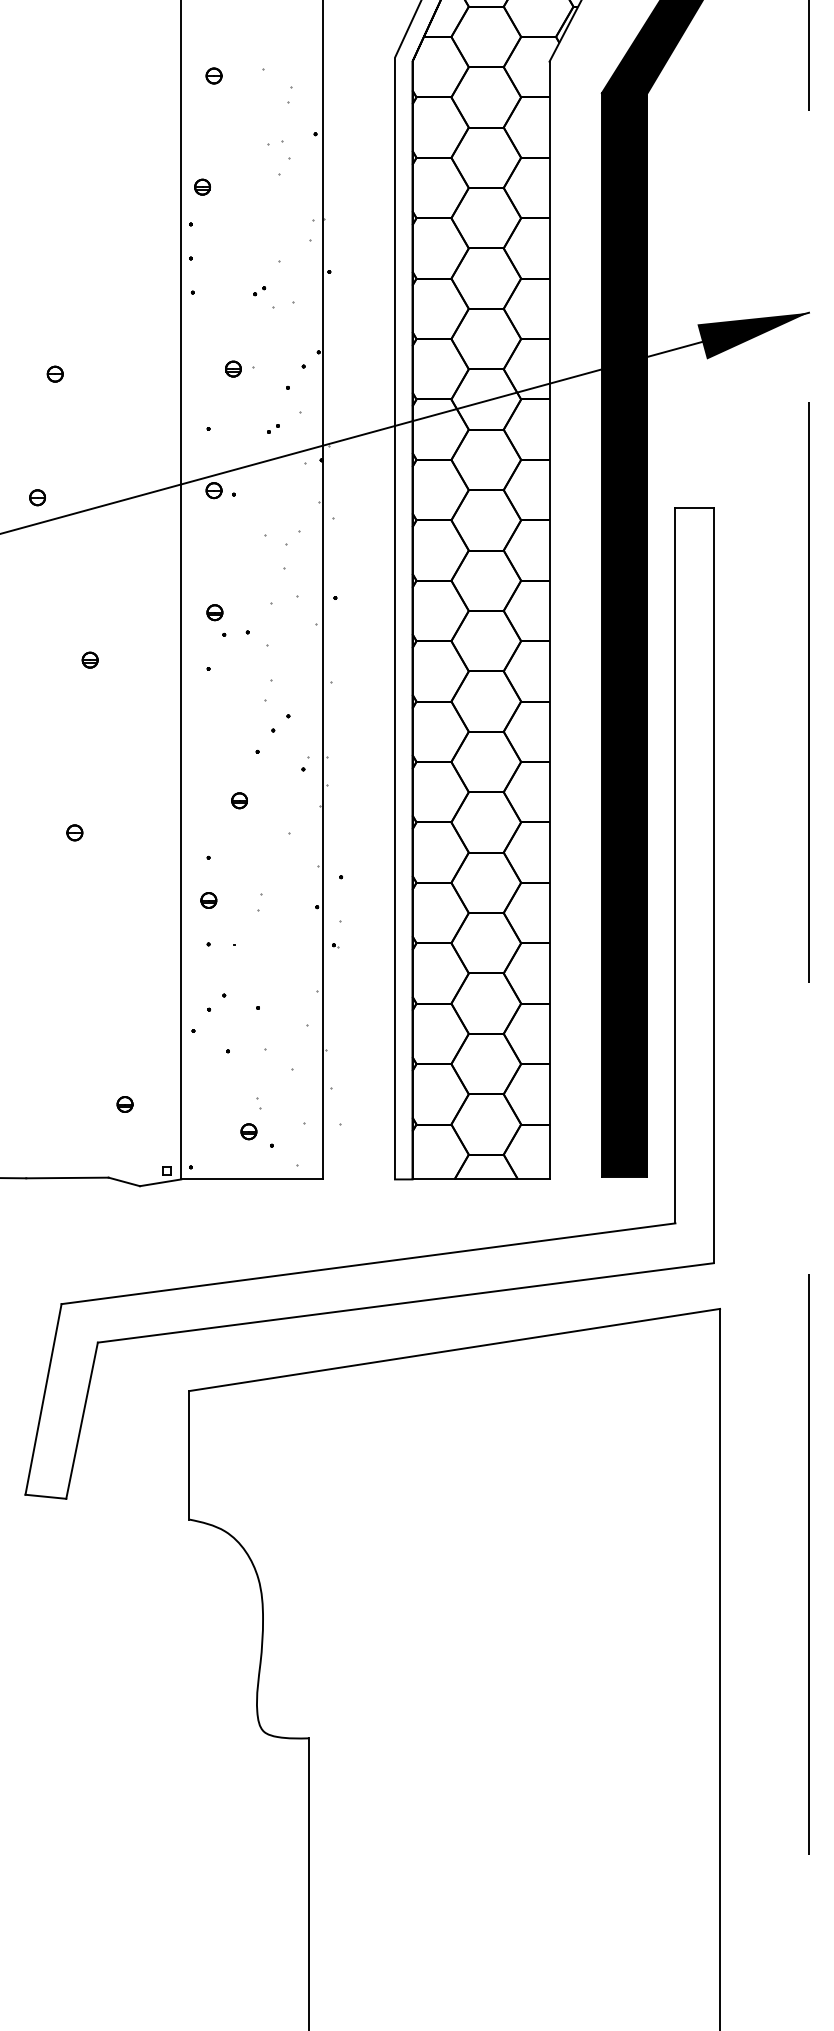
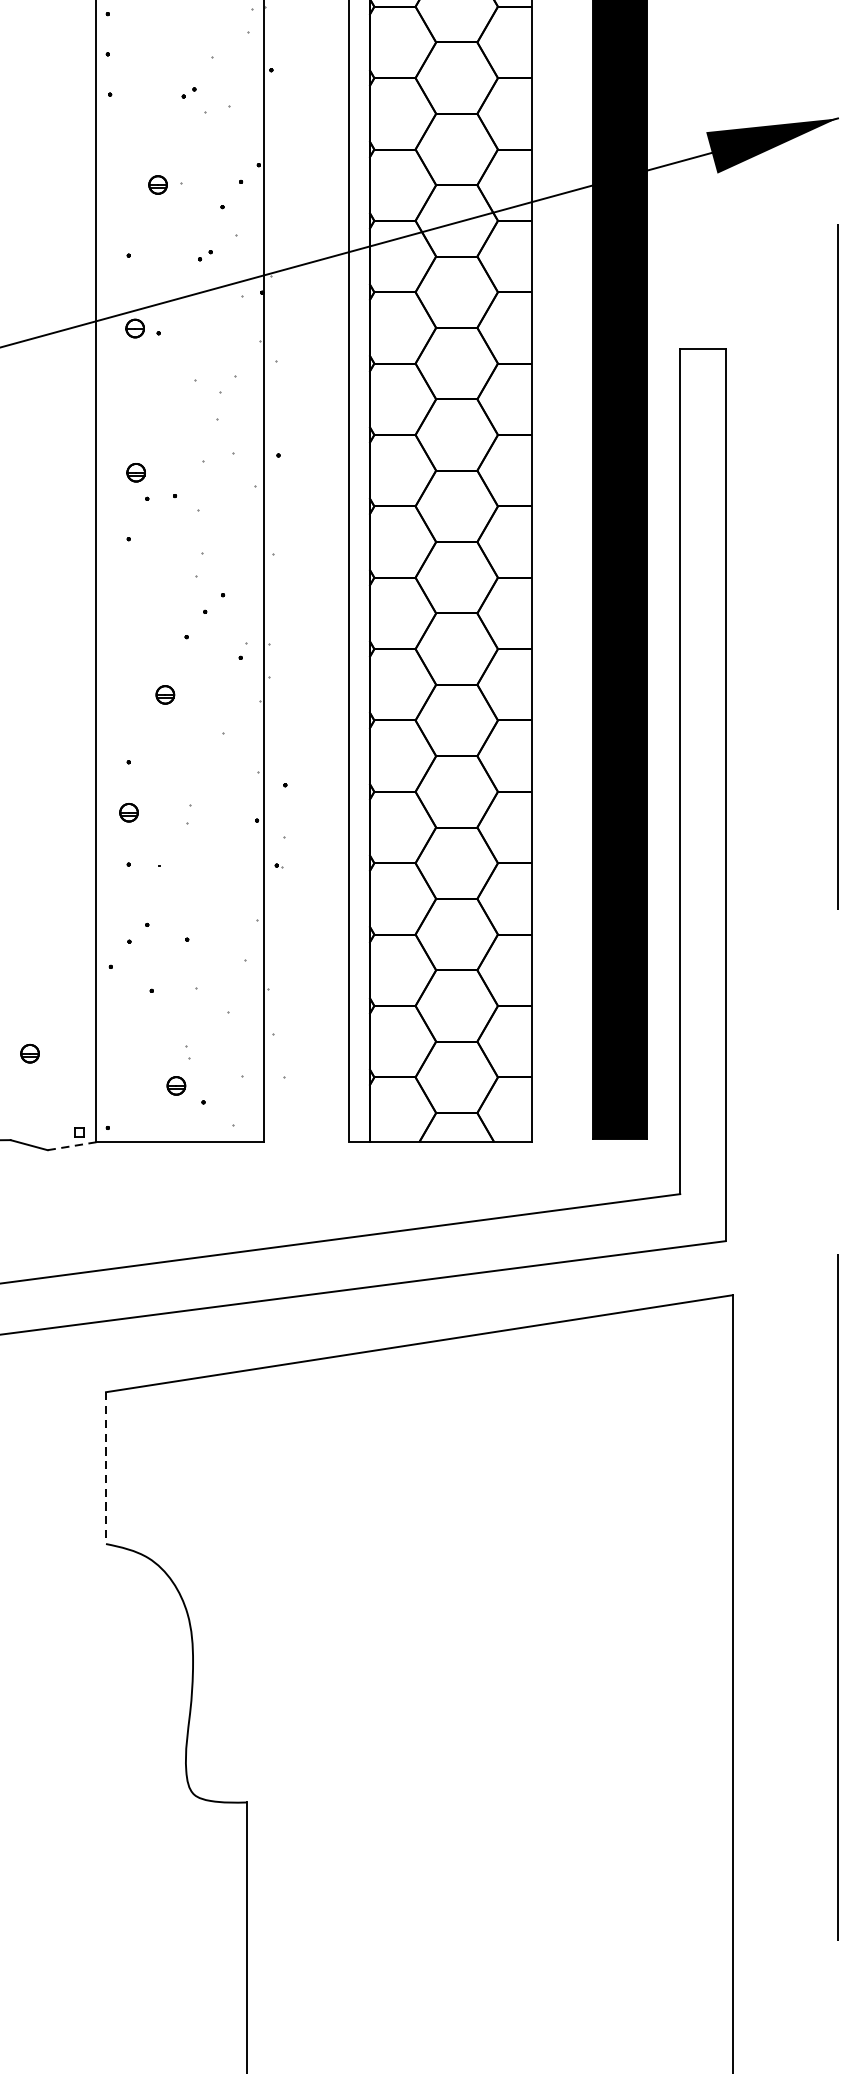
line: (160, 1182) -> (71, 1145), solid -> dashed
line: (189, 1455) -> (106, 1468), solid -> dashed

